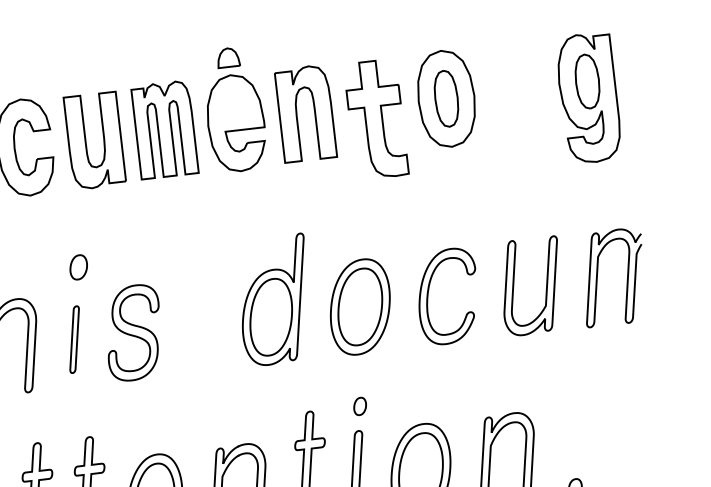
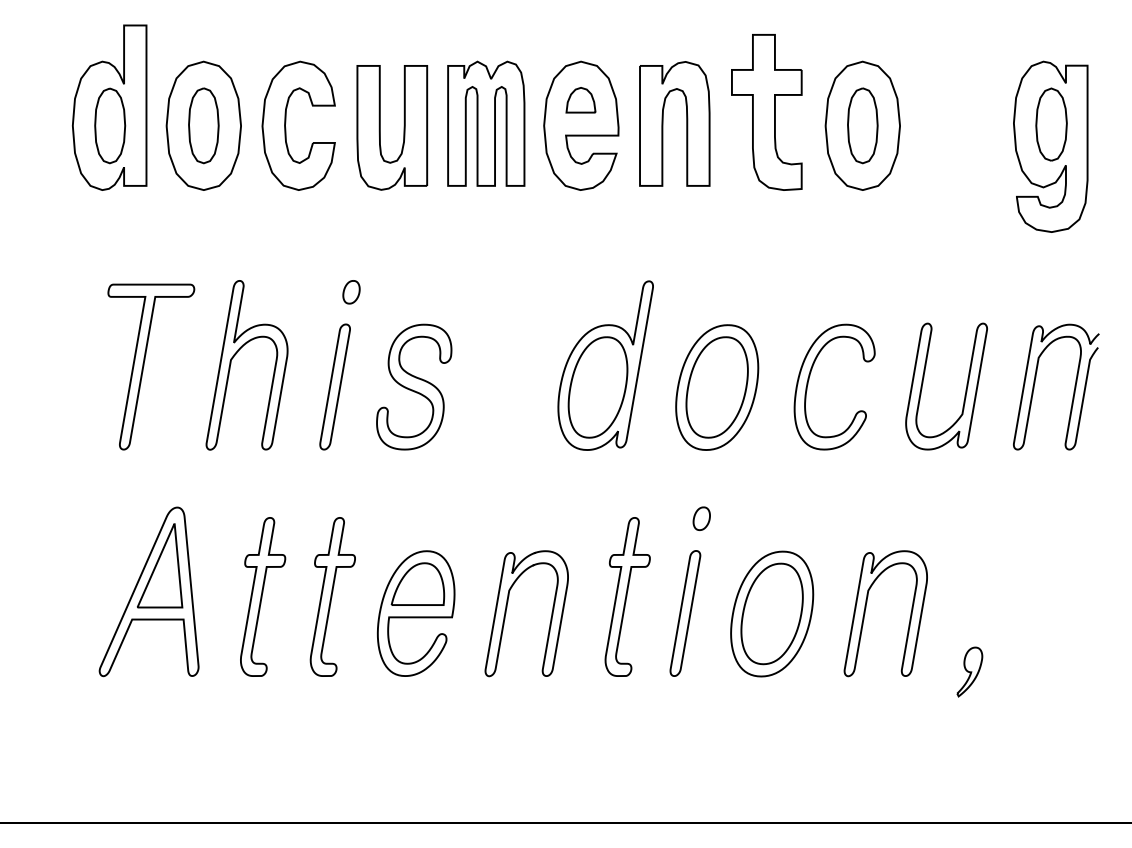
part: (227, 57) -> (580, 100), moved
part: (375, 119) -> (766, 112), moved
part: (78, 267) -> (351, 292), size x0.71
part: (74, 339) -> (334, 386), size x1.43

